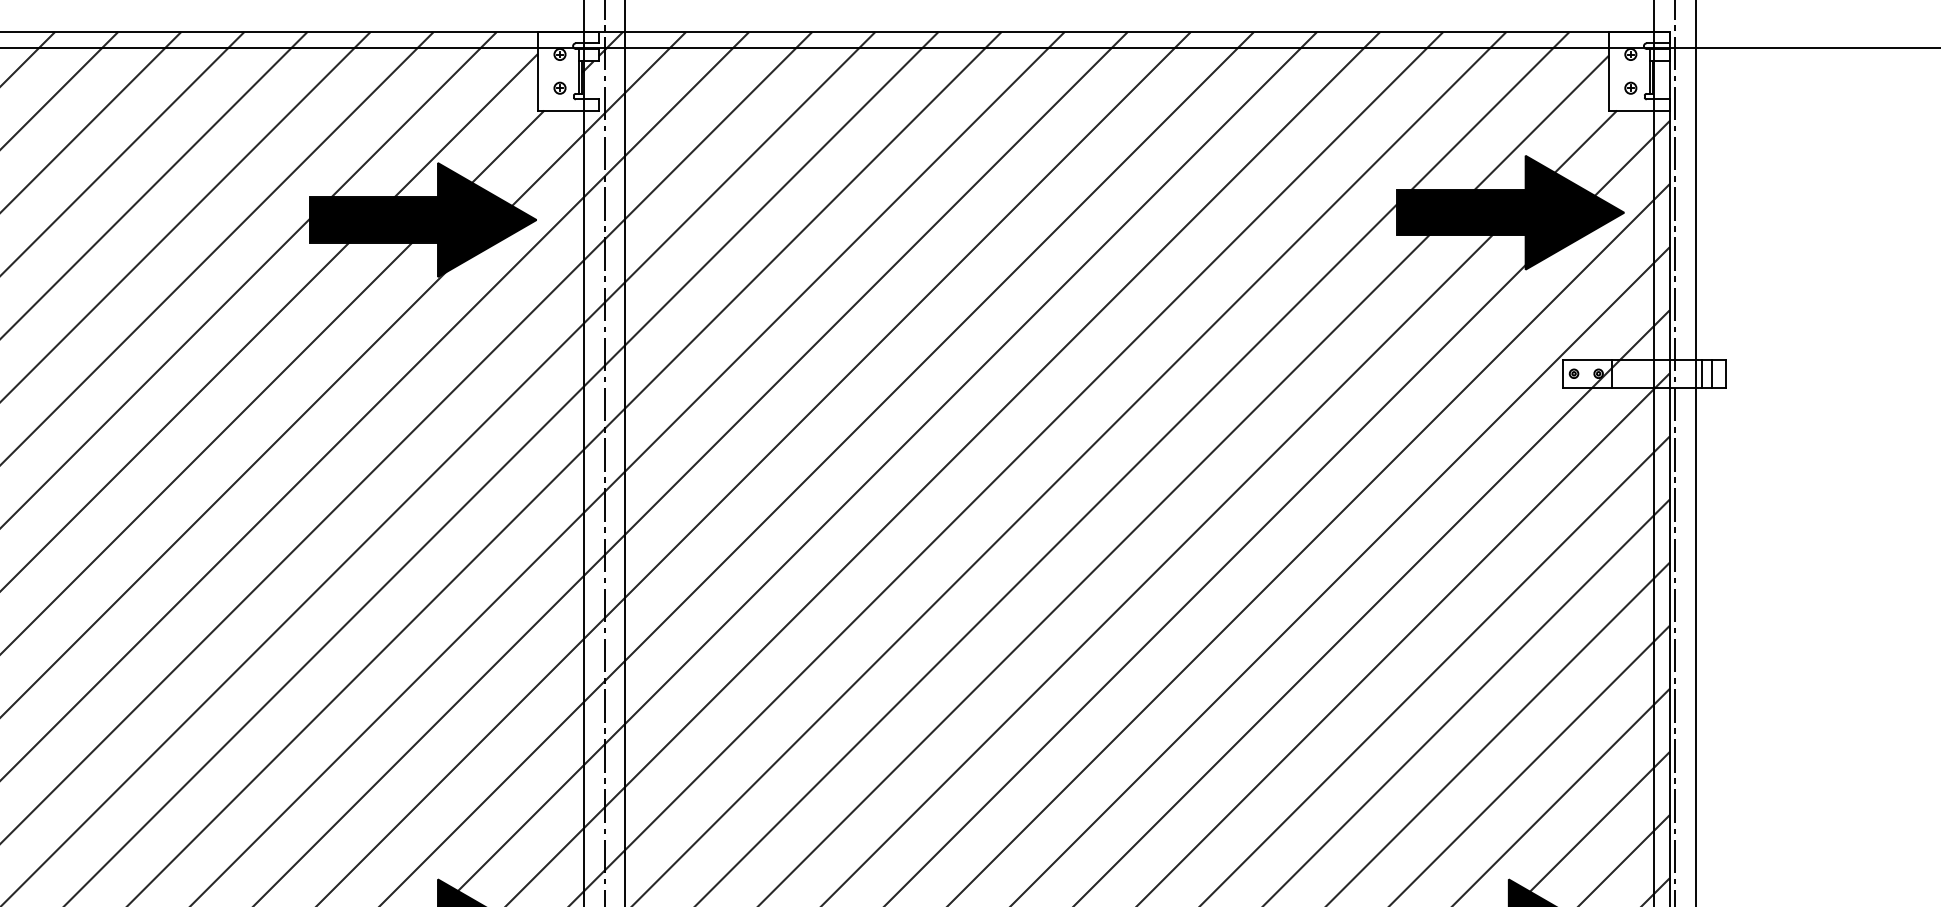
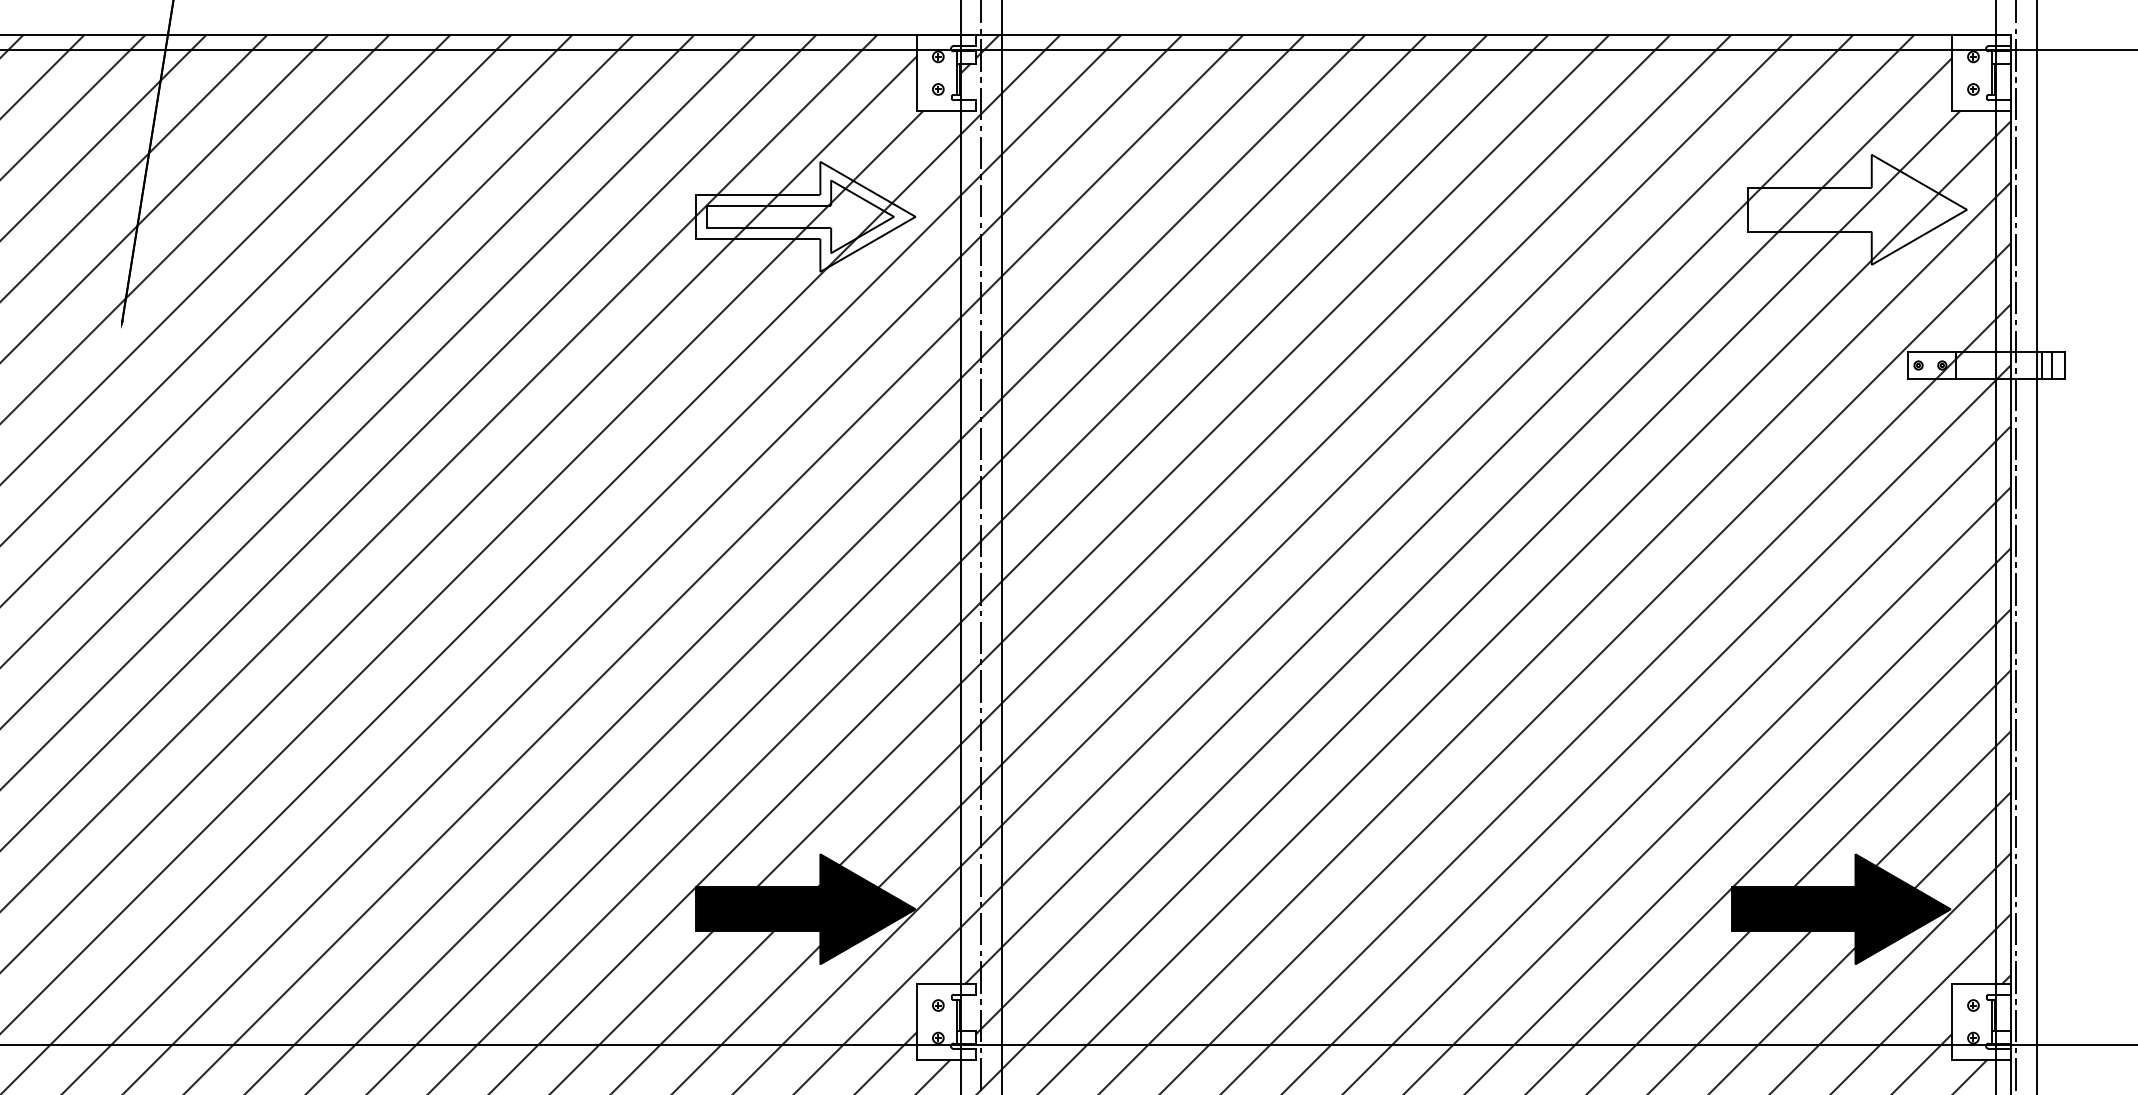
fill: (1510, 212) -> (1857, 209), removed
fill: (422, 219) -> (805, 216), removed

